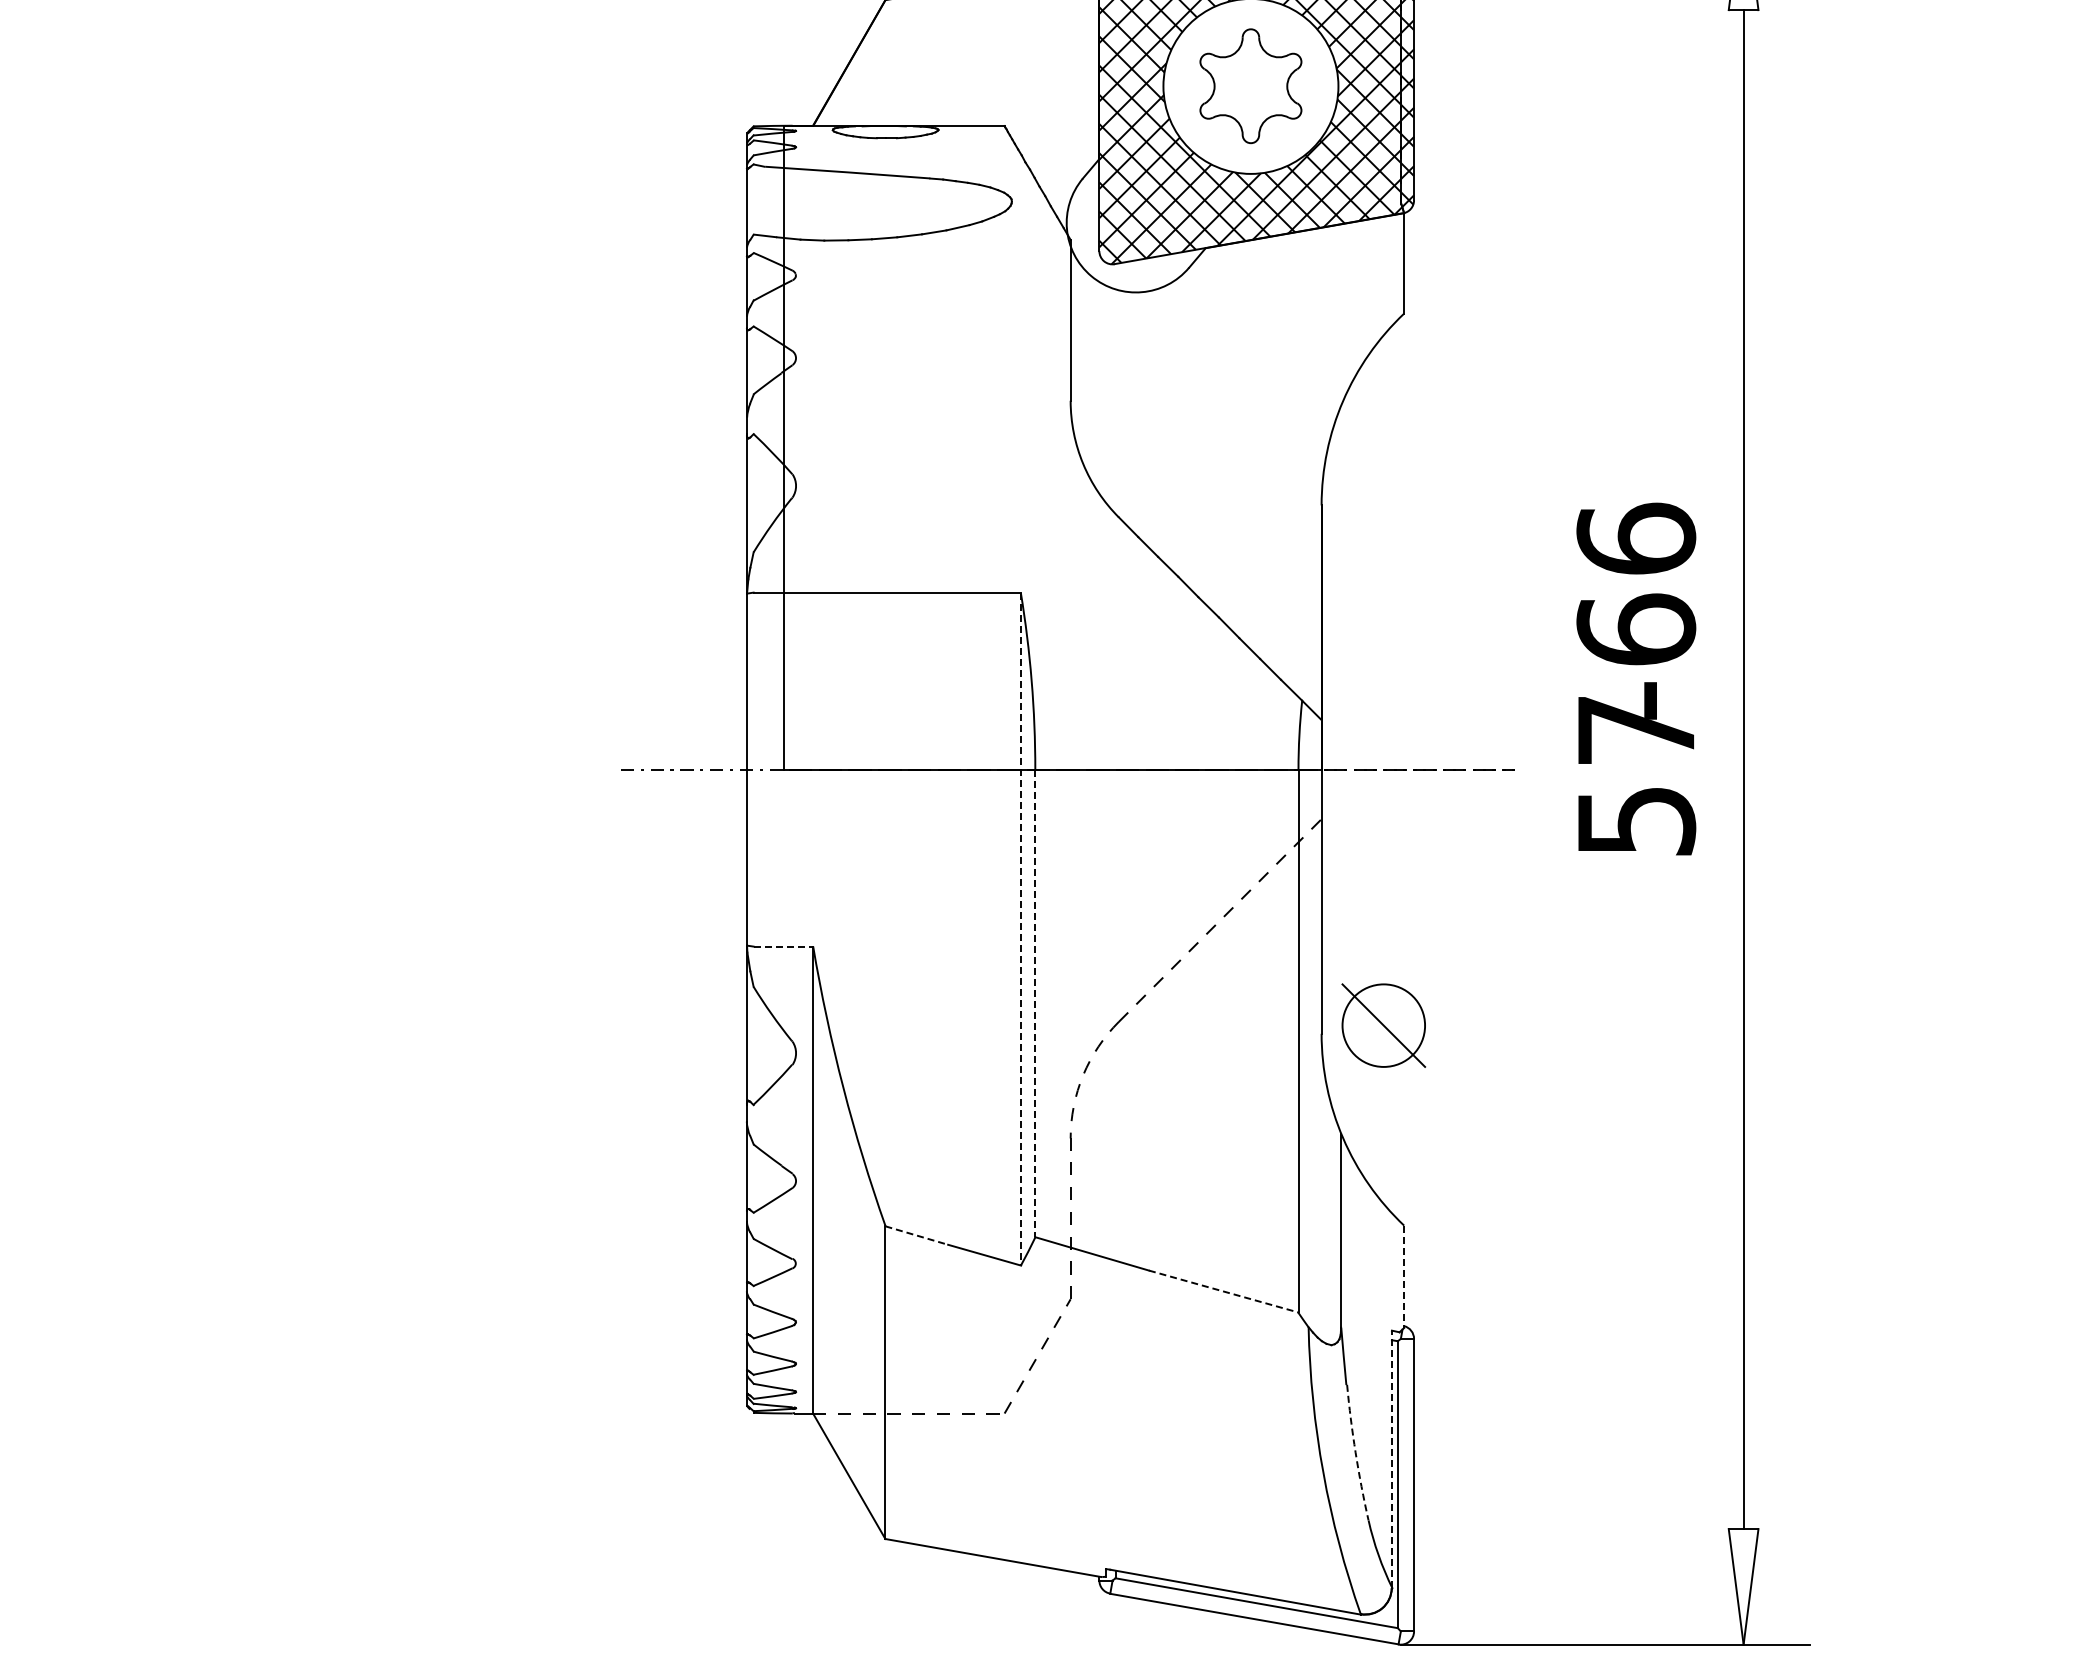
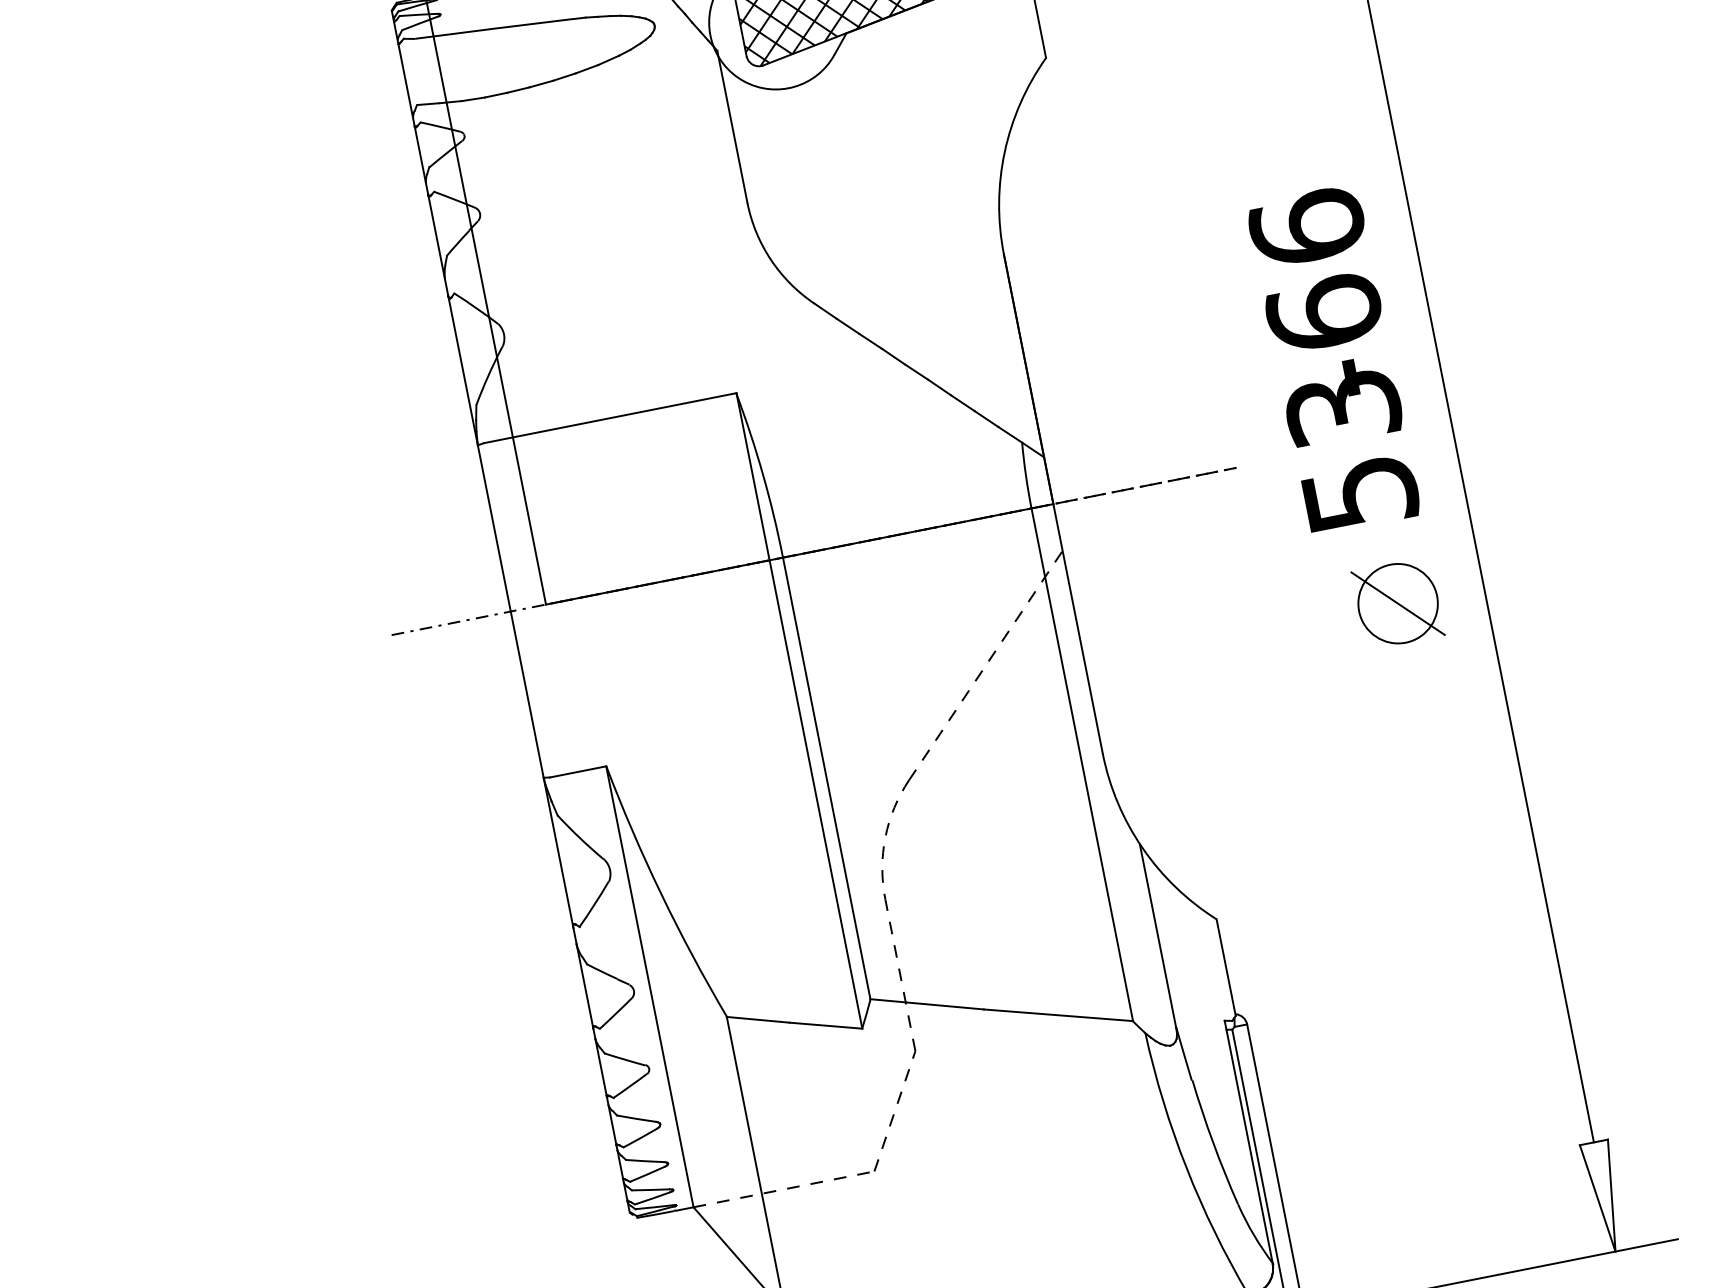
text: (1636, 730) -> (1343, 408), 57 -> 53
line: (1021, 929) -> (799, 711), dashed -> solid
line: (783, 946) -> (578, 771), dashed -> solid
line: (1035, 1003) -> (826, 778), dashed -> solid
part: (1383, 1025) -> (1397, 603), moved
line: (916, 1235) -> (757, 1019), dashed -> solid
line: (1404, 1277) -> (1226, 968), dashed -> solid
line: (1223, 1291) -> (1058, 1015), dashed -> solid
arc: (1355, 1452) -> (1213, 1142), dashed -> solid
line: (1391, 1459) -> (1248, 1142), dashed -> solid

